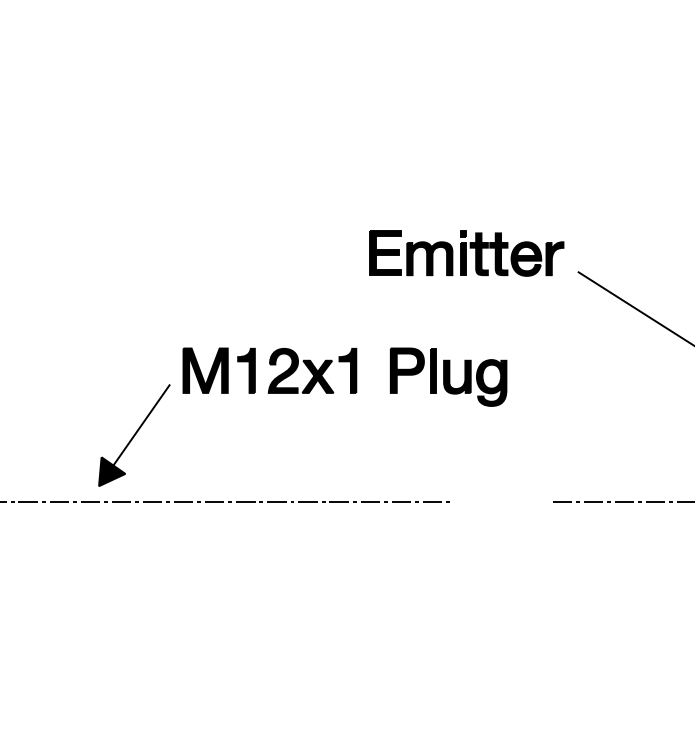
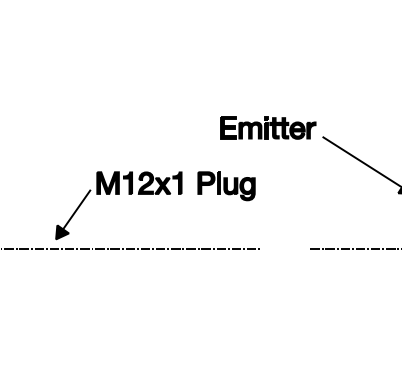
part: (302, 394) -> (155, 194), moved

